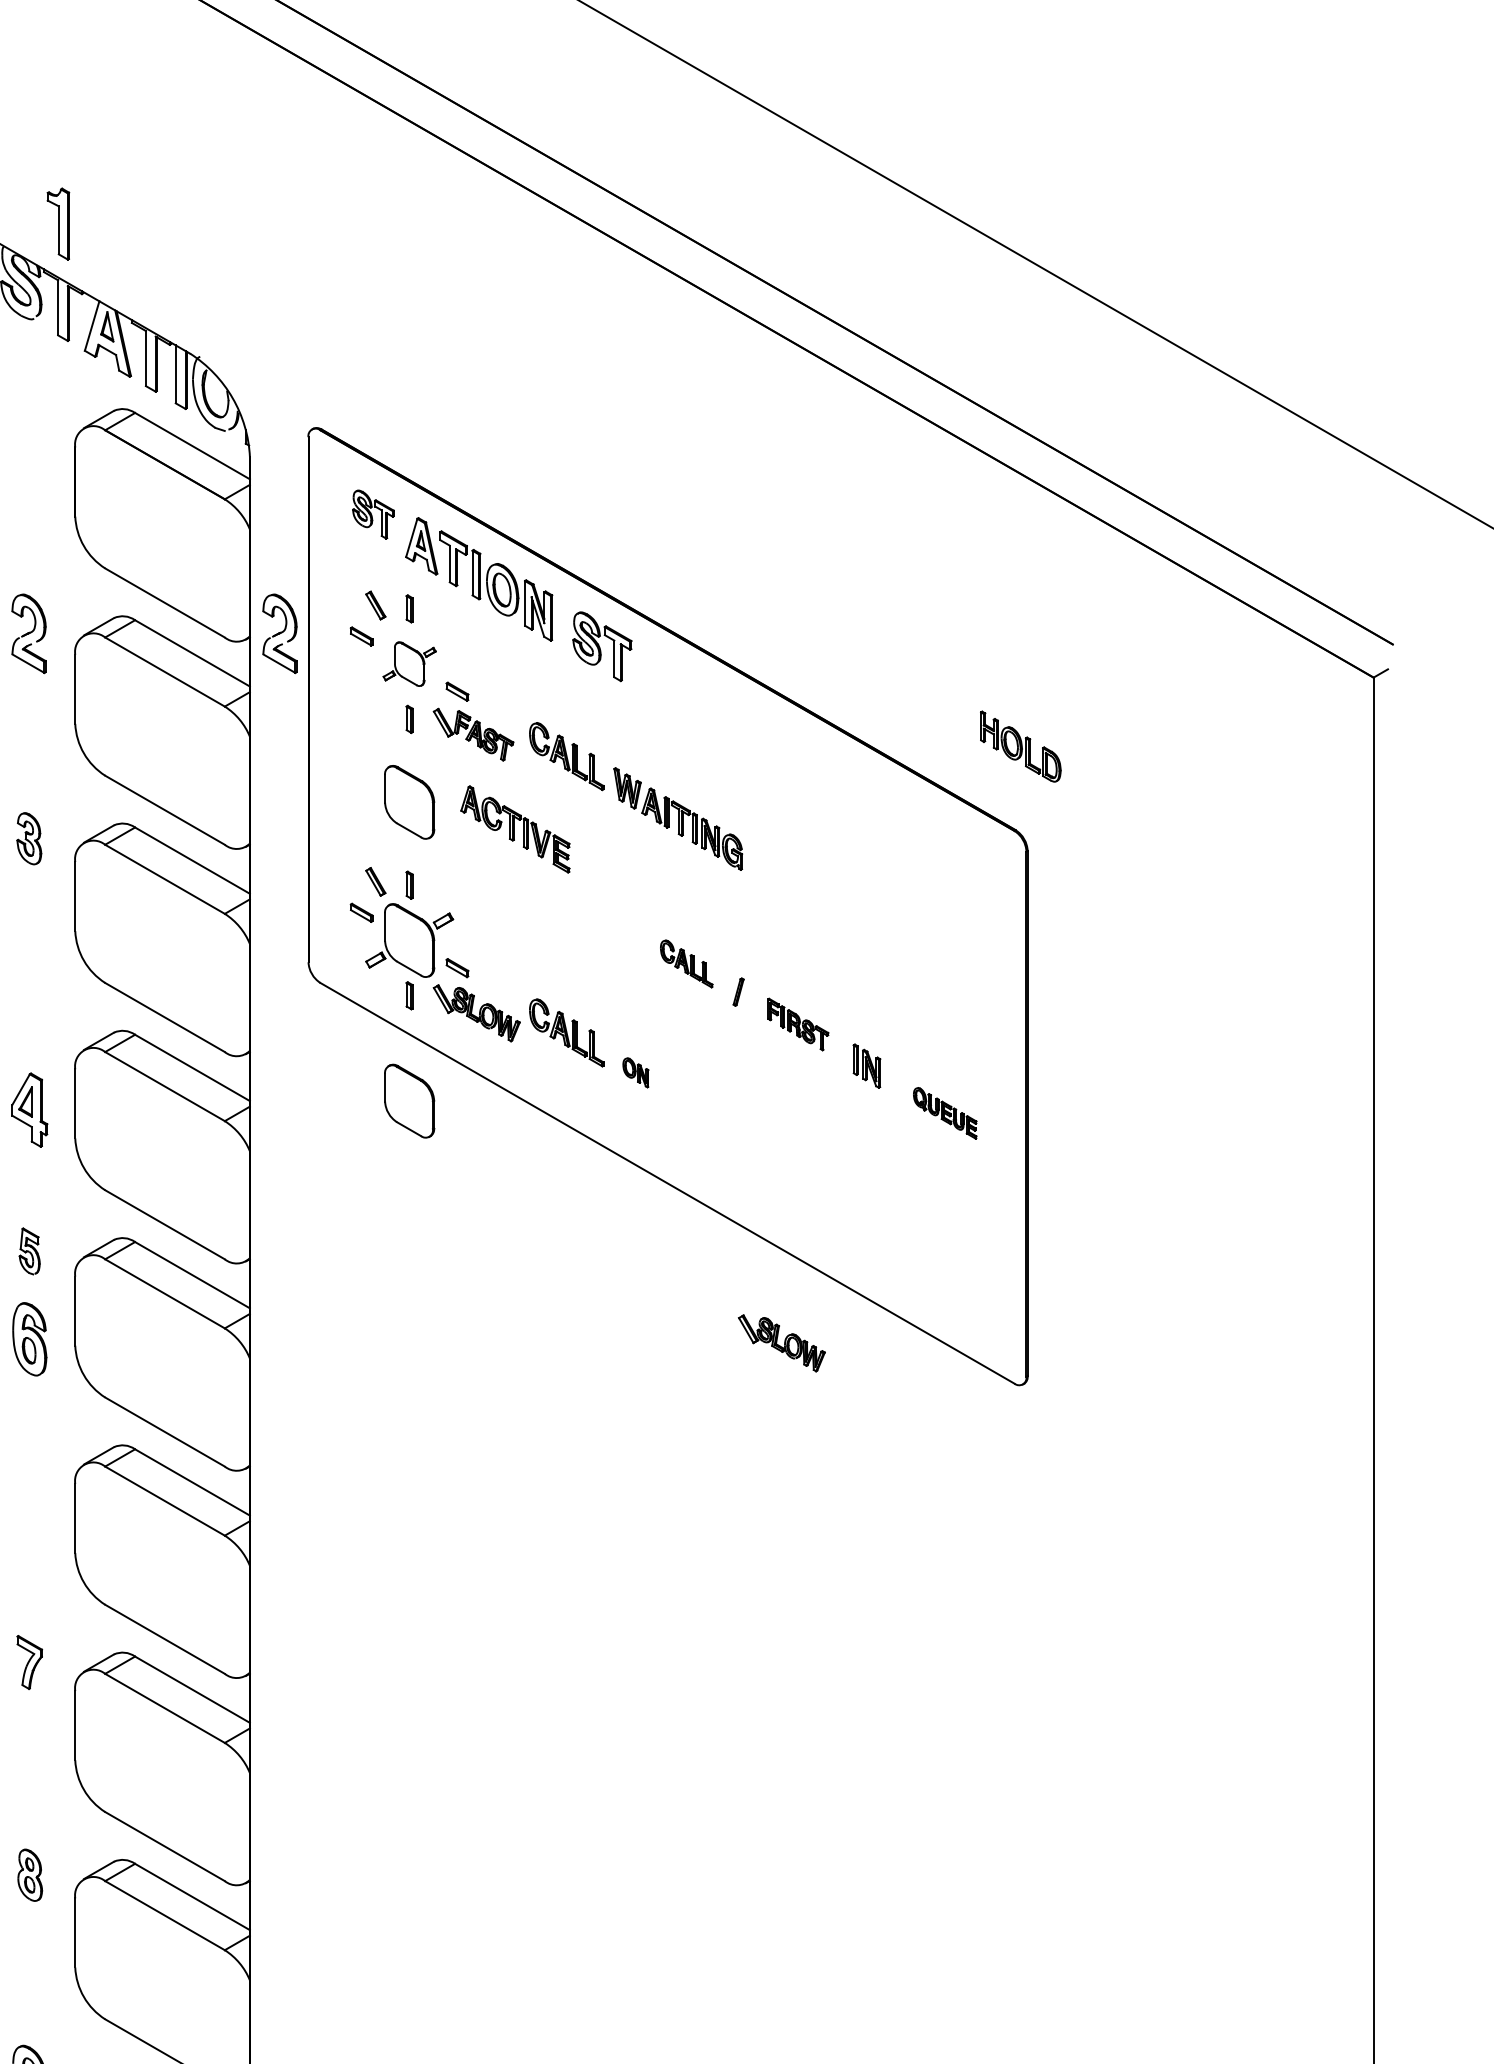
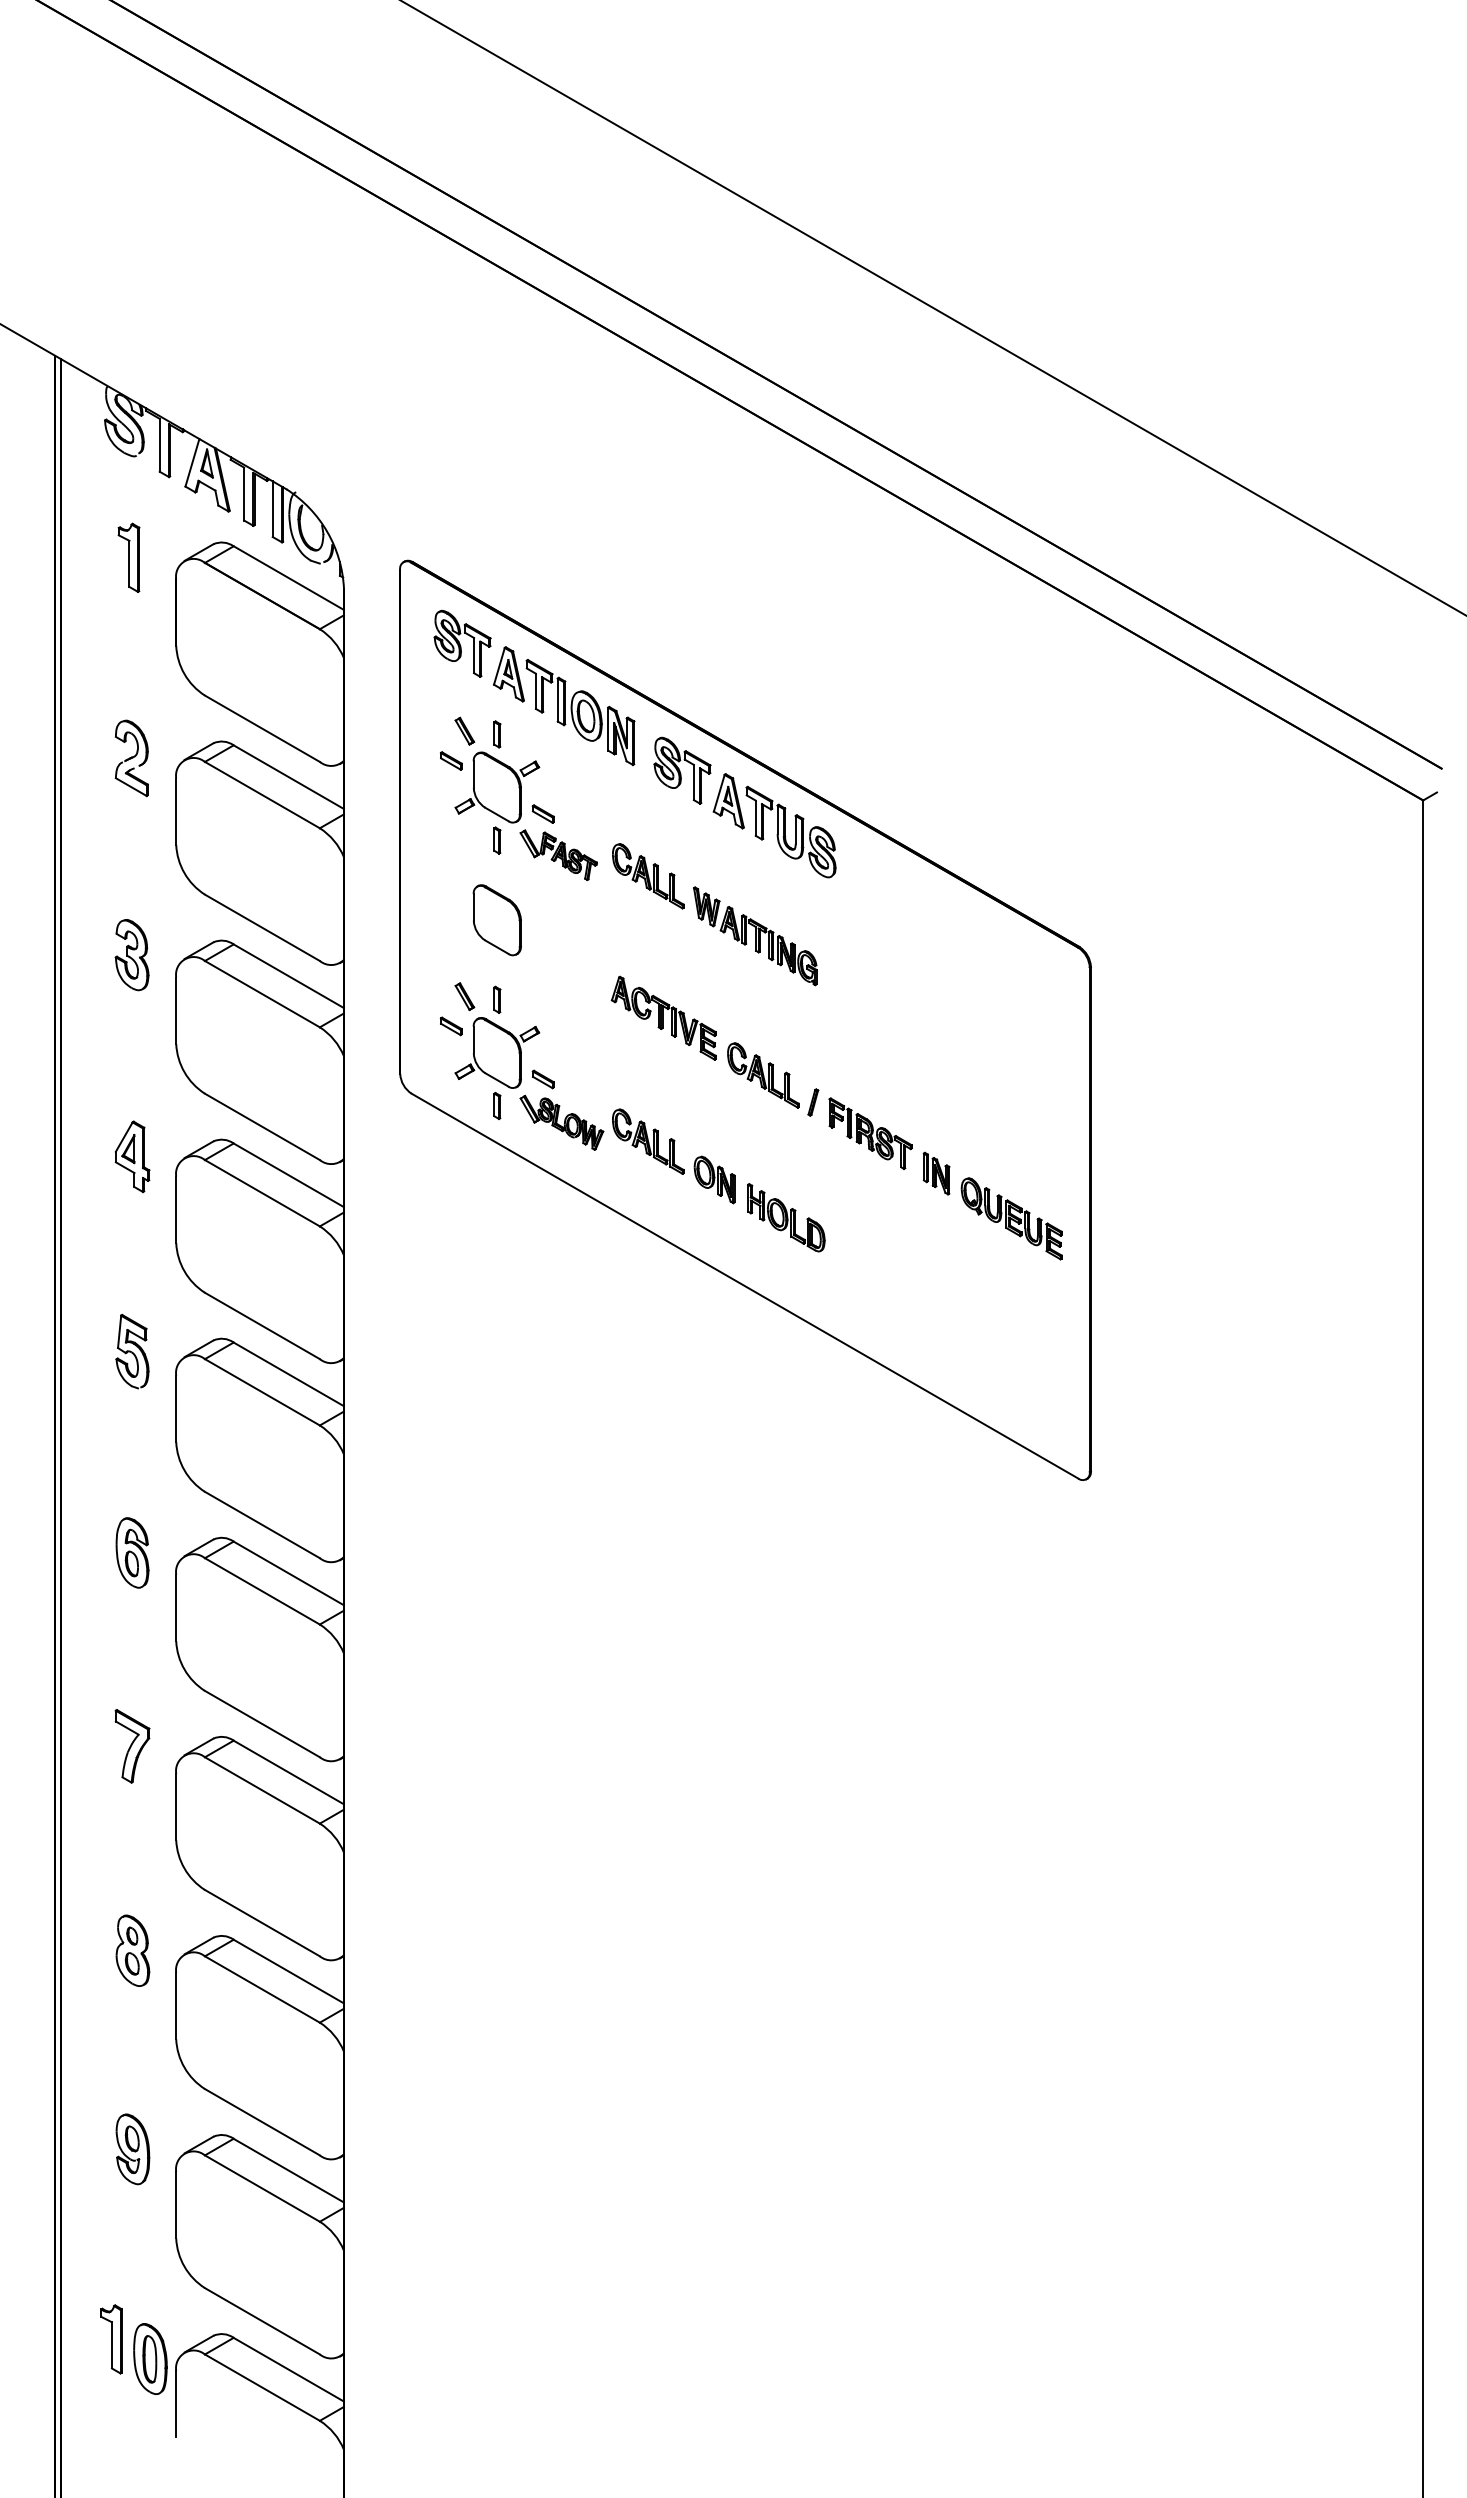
part: (57, 223) -> (128, 557), moved
part: (373, 514) -> (462, 643), size x1.43
part: (279, 633) -> (372, 758), removed
part: (409, 664) -> (497, 787), size x1.67
part: (698, 703) -> (774, 825), added
part: (1020, 746) -> (786, 1217), moved
part: (514, 828) -> (663, 1017), moved
part: (28, 839) -> (131, 955), size x1.43
part: (686, 963) -> (763, 1075), size x1.43
part: (798, 1024) -> (870, 1133), size x1.43
part: (635, 1072) -> (714, 1179), size x1.67
part: (408, 1101) -> (496, 1207), removed
part: (29, 1109) -> (132, 1156), moved
part: (944, 1112) -> (1011, 1218), size x1.67
part: (29, 1251) -> (132, 1351), size x1.67
part: (29, 1338) -> (132, 1552), moved
part: (781, 1342) -> (854, 1439), removed
part: (29, 1662) -> (132, 1746), size x1.43
part: (29, 1875) -> (132, 1950), size x1.43

